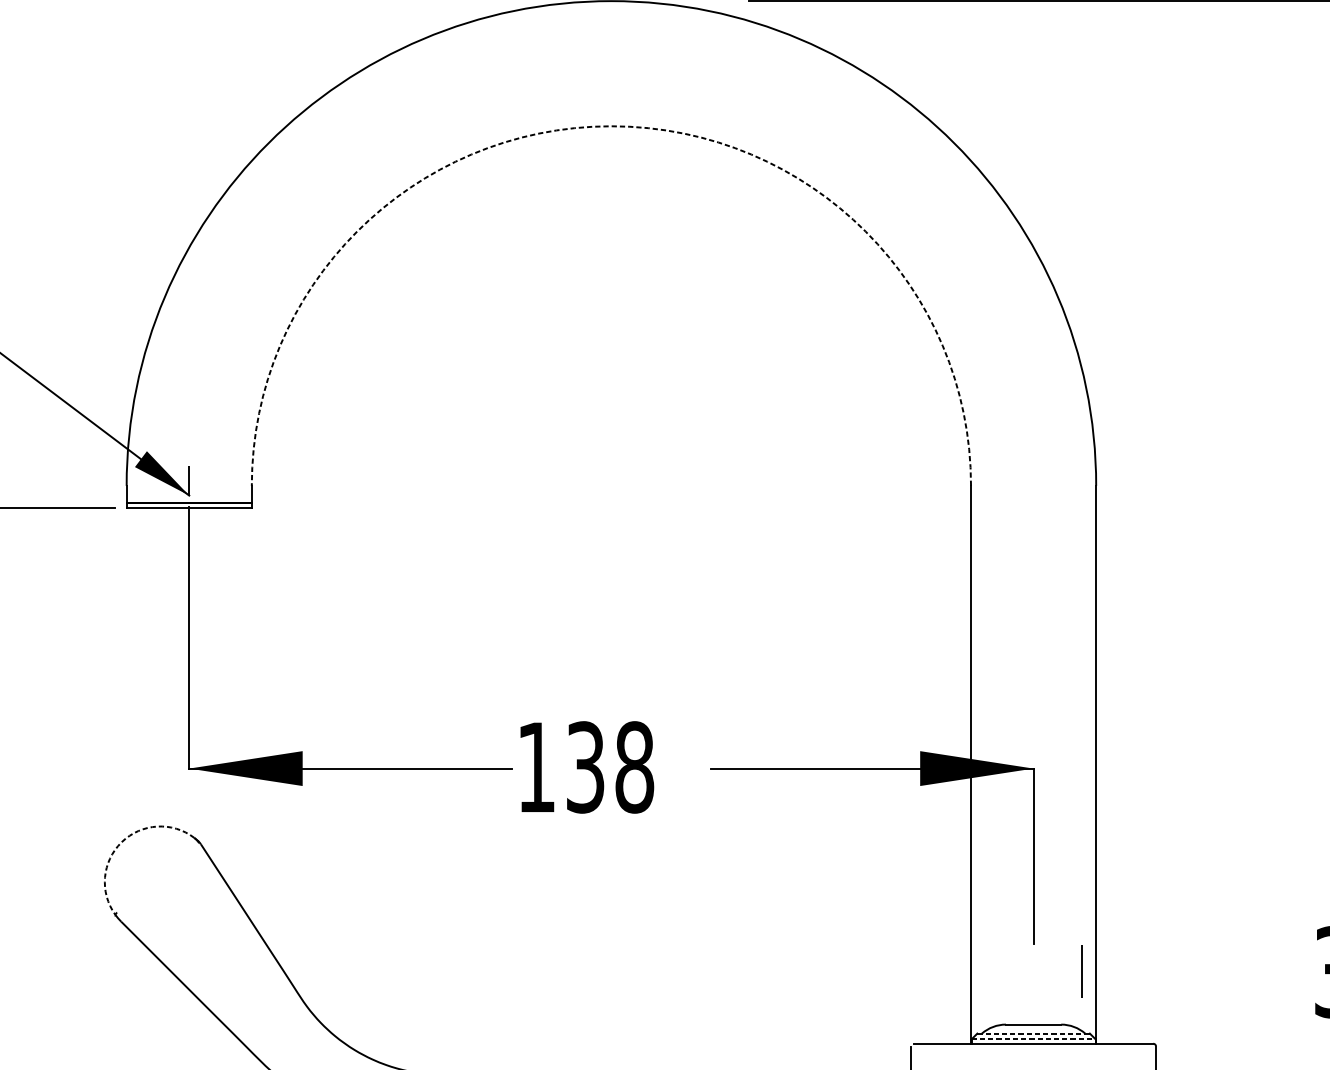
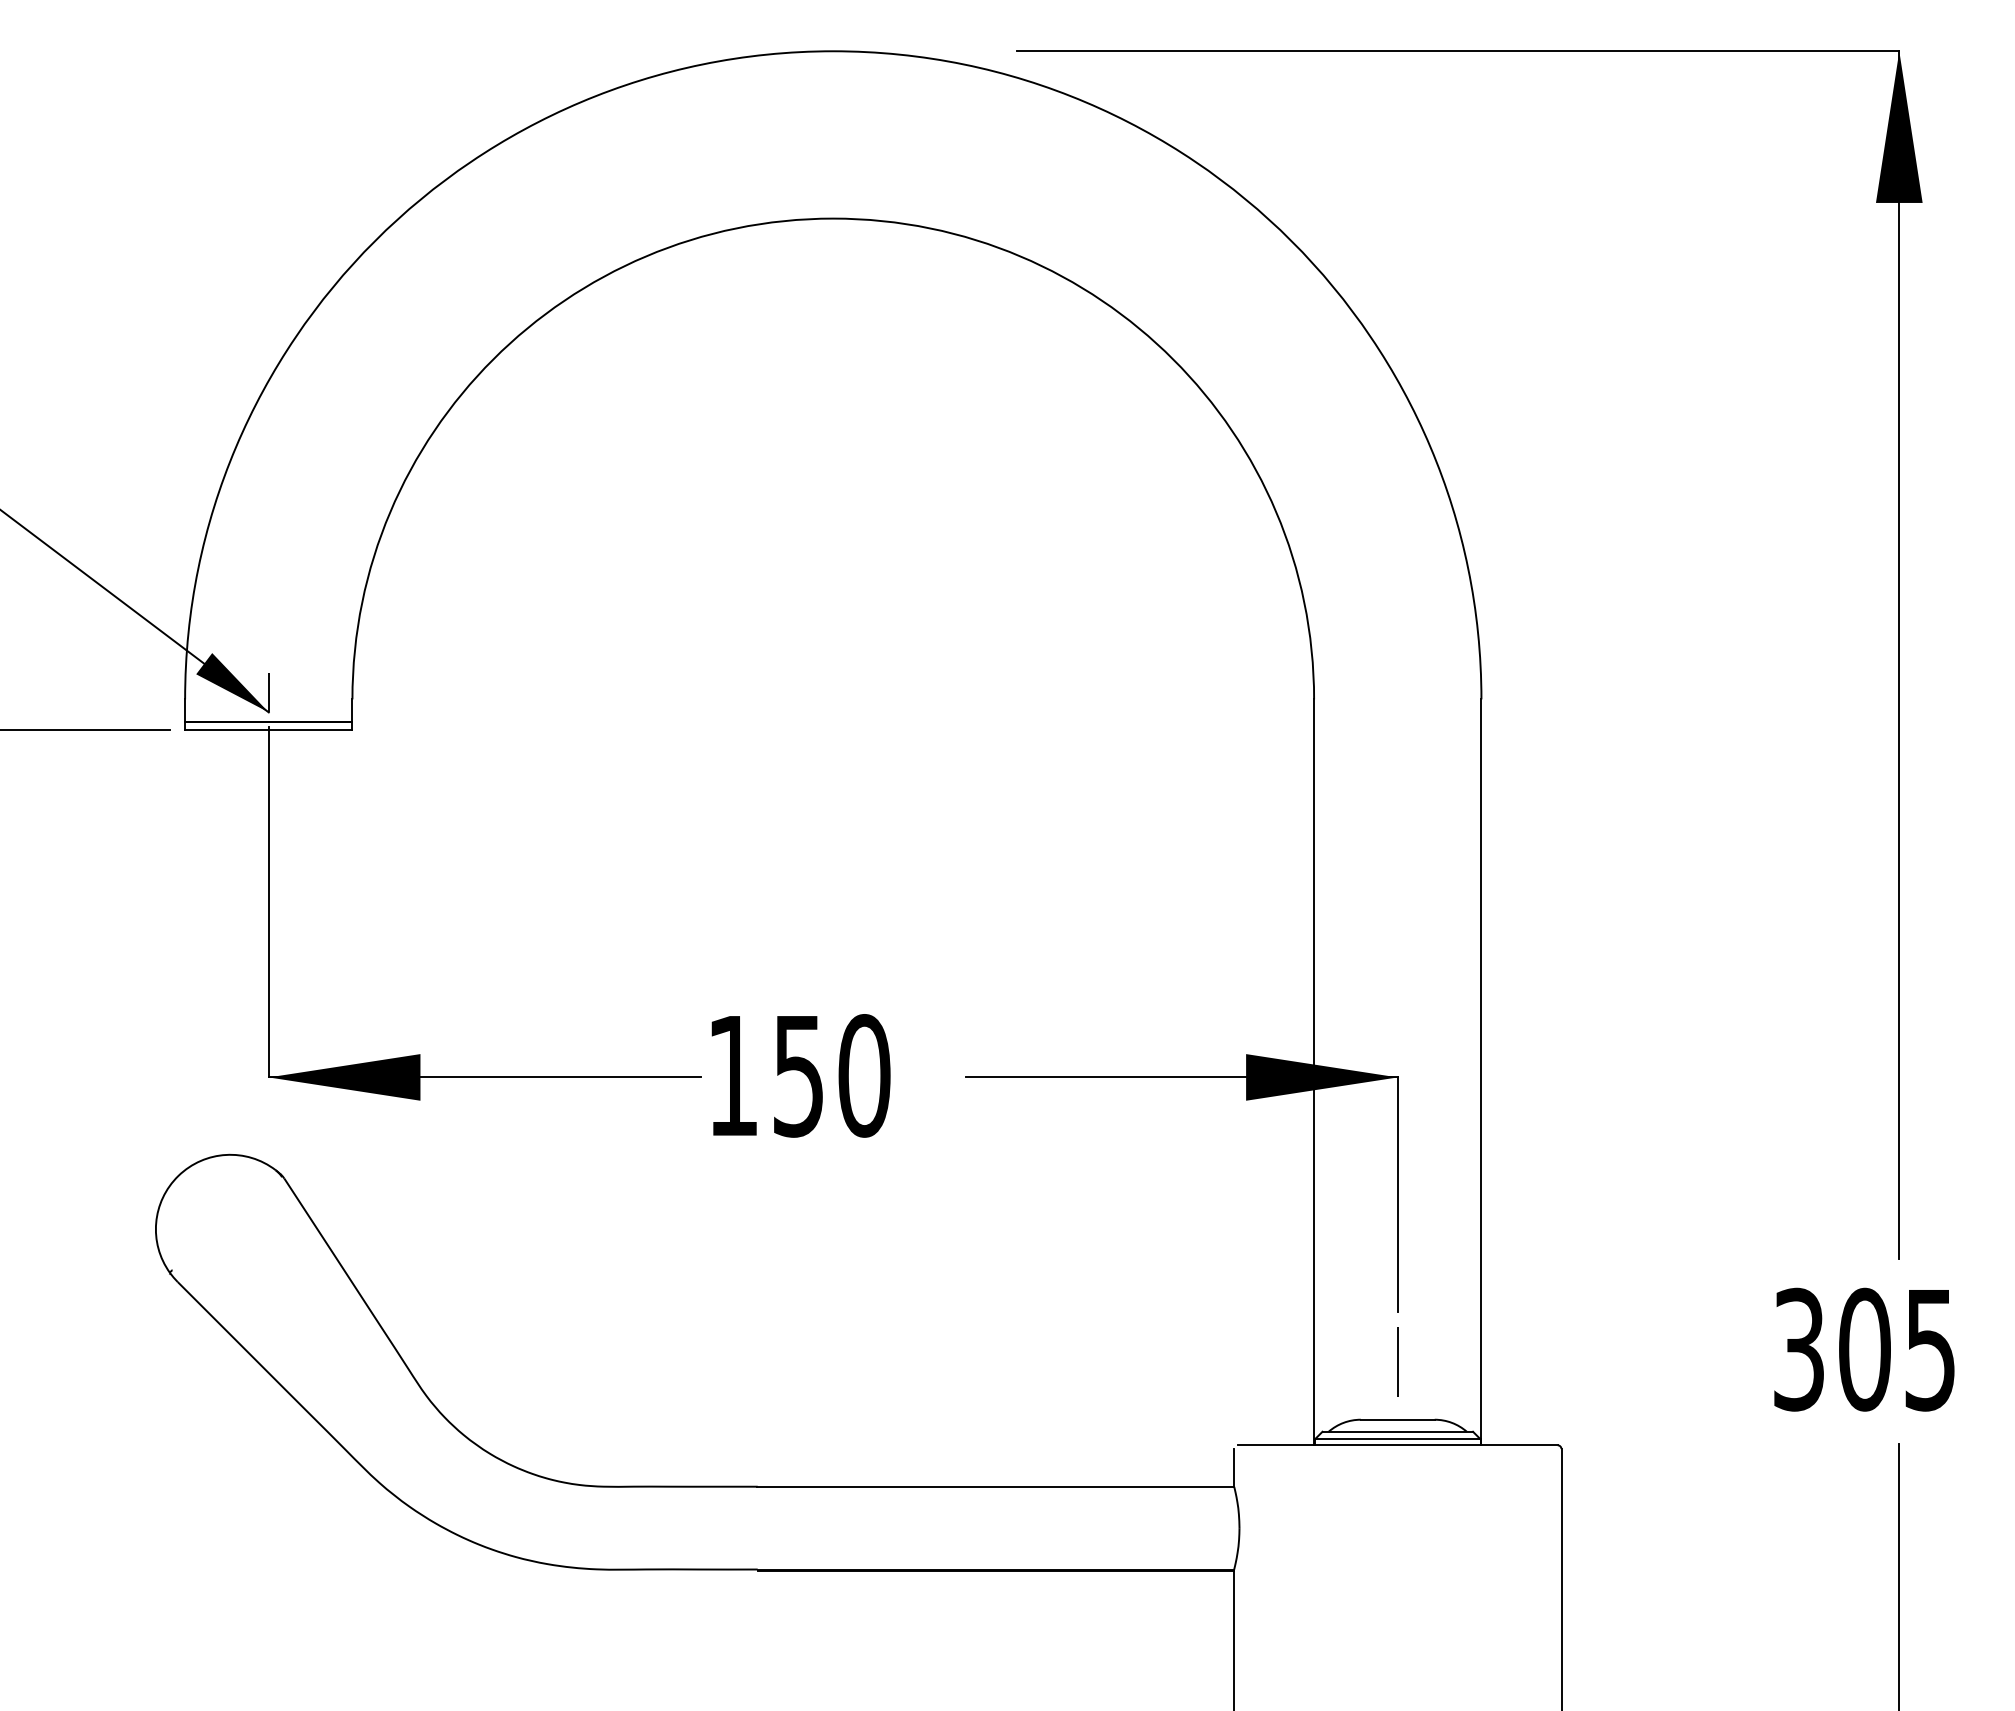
arc: (611, 126) -> (833, 218), dashed -> solid
text: (610, 767) -> (832, 1075), 138 -> 150
arc: (121, 841) -> (178, 1175), dashed -> solid
line: (1082, 971) -> (1397, 1361), moved
line: (1034, 1033) -> (1398, 1431), dashed -> solid
line: (1033, 1039) -> (1397, 1439), dashed -> solid

